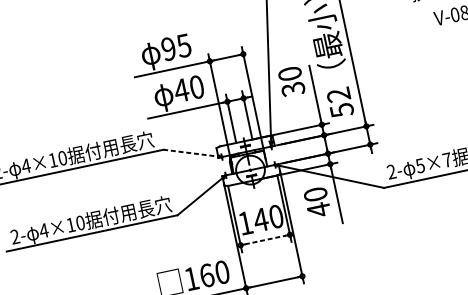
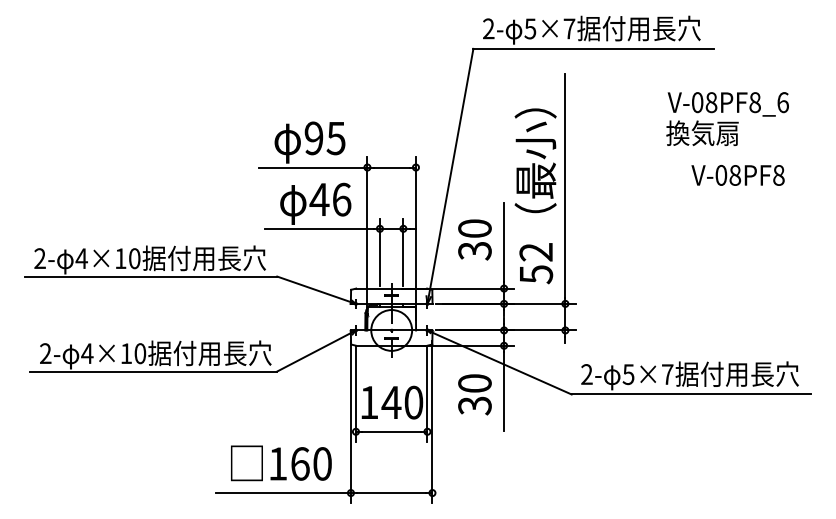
text: (291, 81) -> (474, 239), moved
text: (196, 87) -> (341, 199), 40 -> 46
line: (192, 153) -> (316, 290), dashed -> solid
text: (318, 209) -> (474, 405), 40 -> 30
line: (265, 239) -> (391, 431), dashed -> solid

